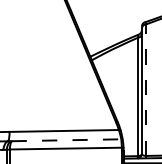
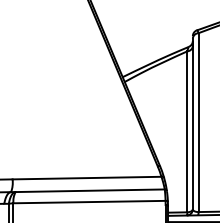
line: (146, 90) -> (199, 123), dashed -> solid
line: (66, 140) -> (90, 191), dashed -> solid

